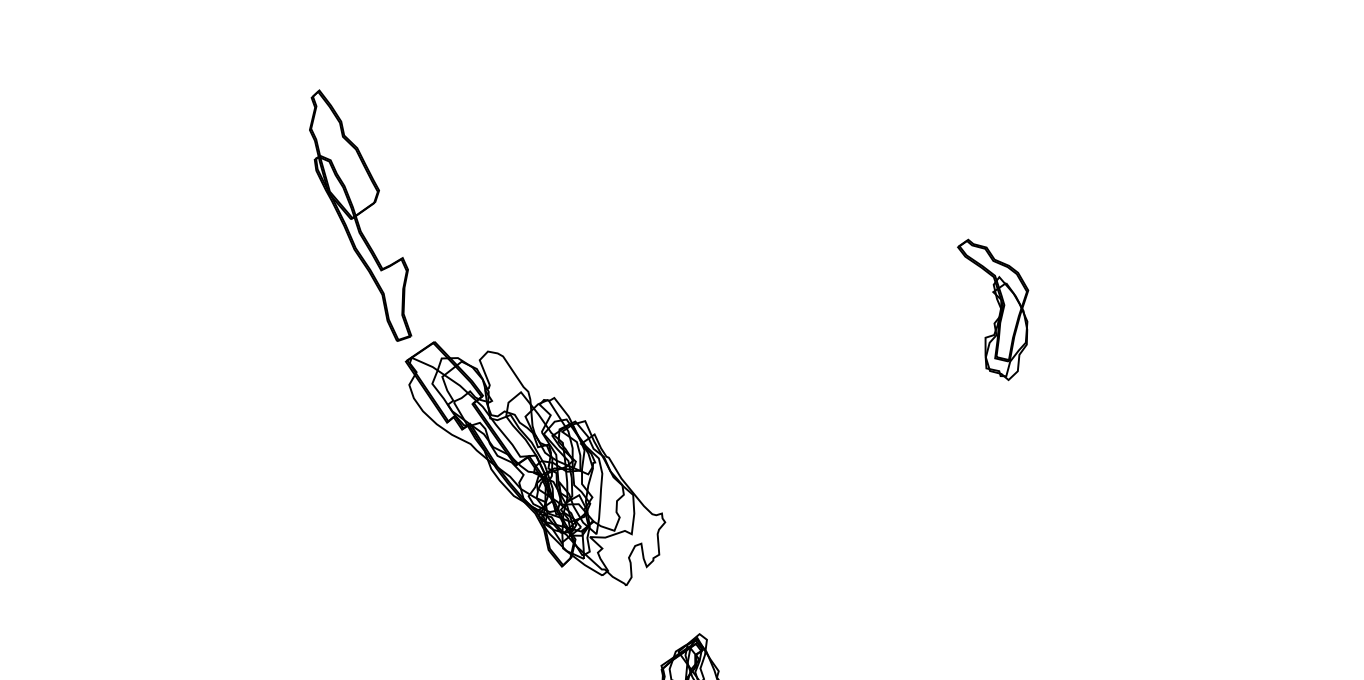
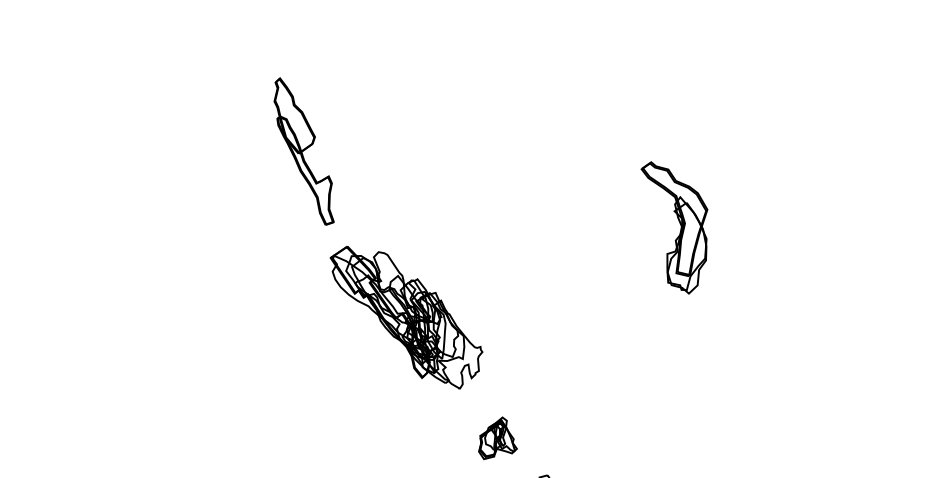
part: (359, 215) -> (303, 151), moved
part: (991, 309) -> (673, 227), size x1.6

